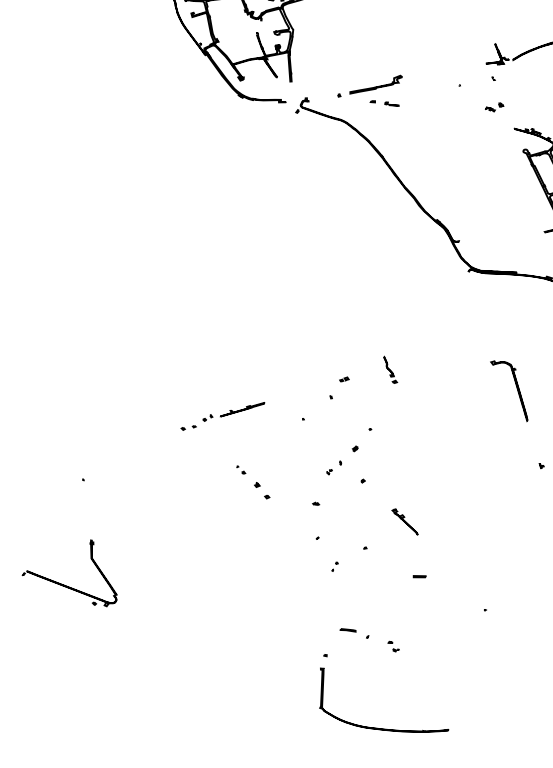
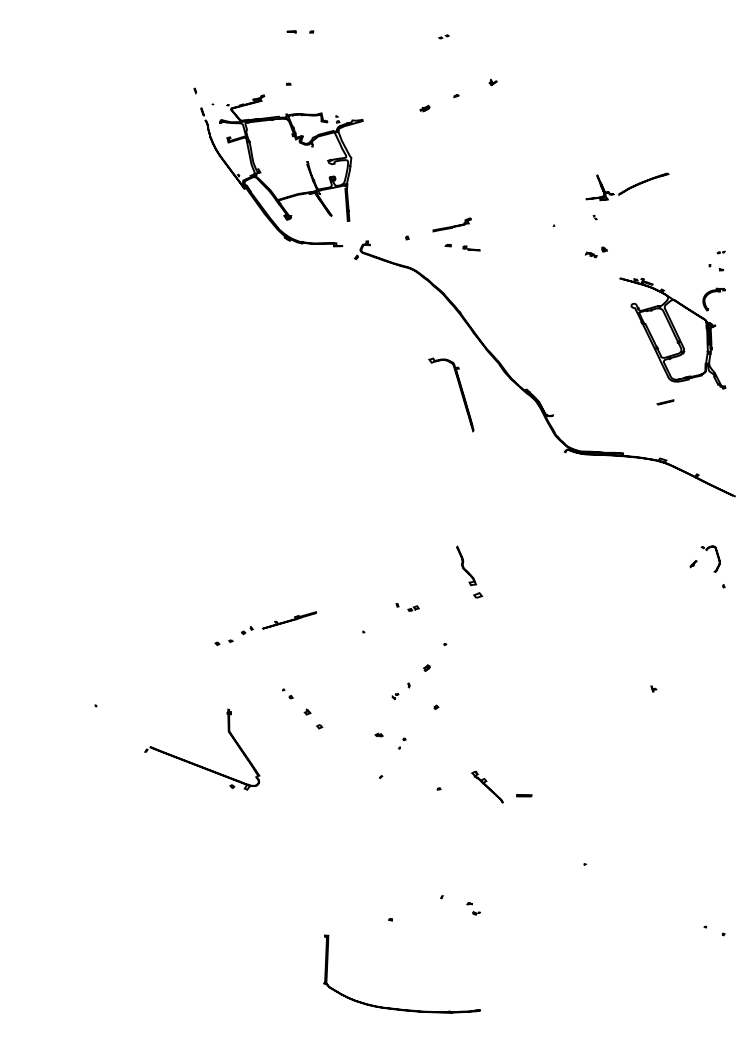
part: (376, 84) -> (452, 224), size x0.6
part: (390, 369) -> (469, 571), size x1.6
part: (344, 379) -> (413, 608), moved
part: (516, 389) -> (460, 392), moved
part: (405, 521) -> (487, 786), moved
part: (334, 566) -> (401, 743), moved
line: (419, 576) -> (524, 795), moved
part: (66, 585) -> (198, 764), moved
line: (348, 629) -> (418, 888), removed
part: (377, 727) -> (393, 1007), moved

